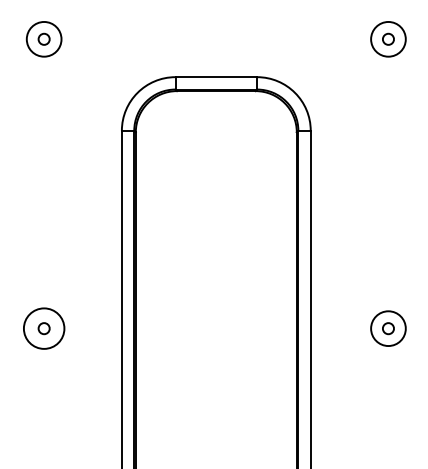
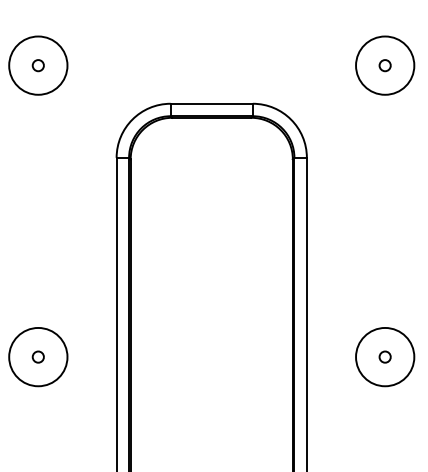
circle: (44, 39) -> (38, 65), size x1.67
circle: (388, 39) -> (385, 65), size x1.67
circle: (44, 328) -> (38, 356), size x1.43
circle: (388, 328) -> (385, 356), size x1.67

